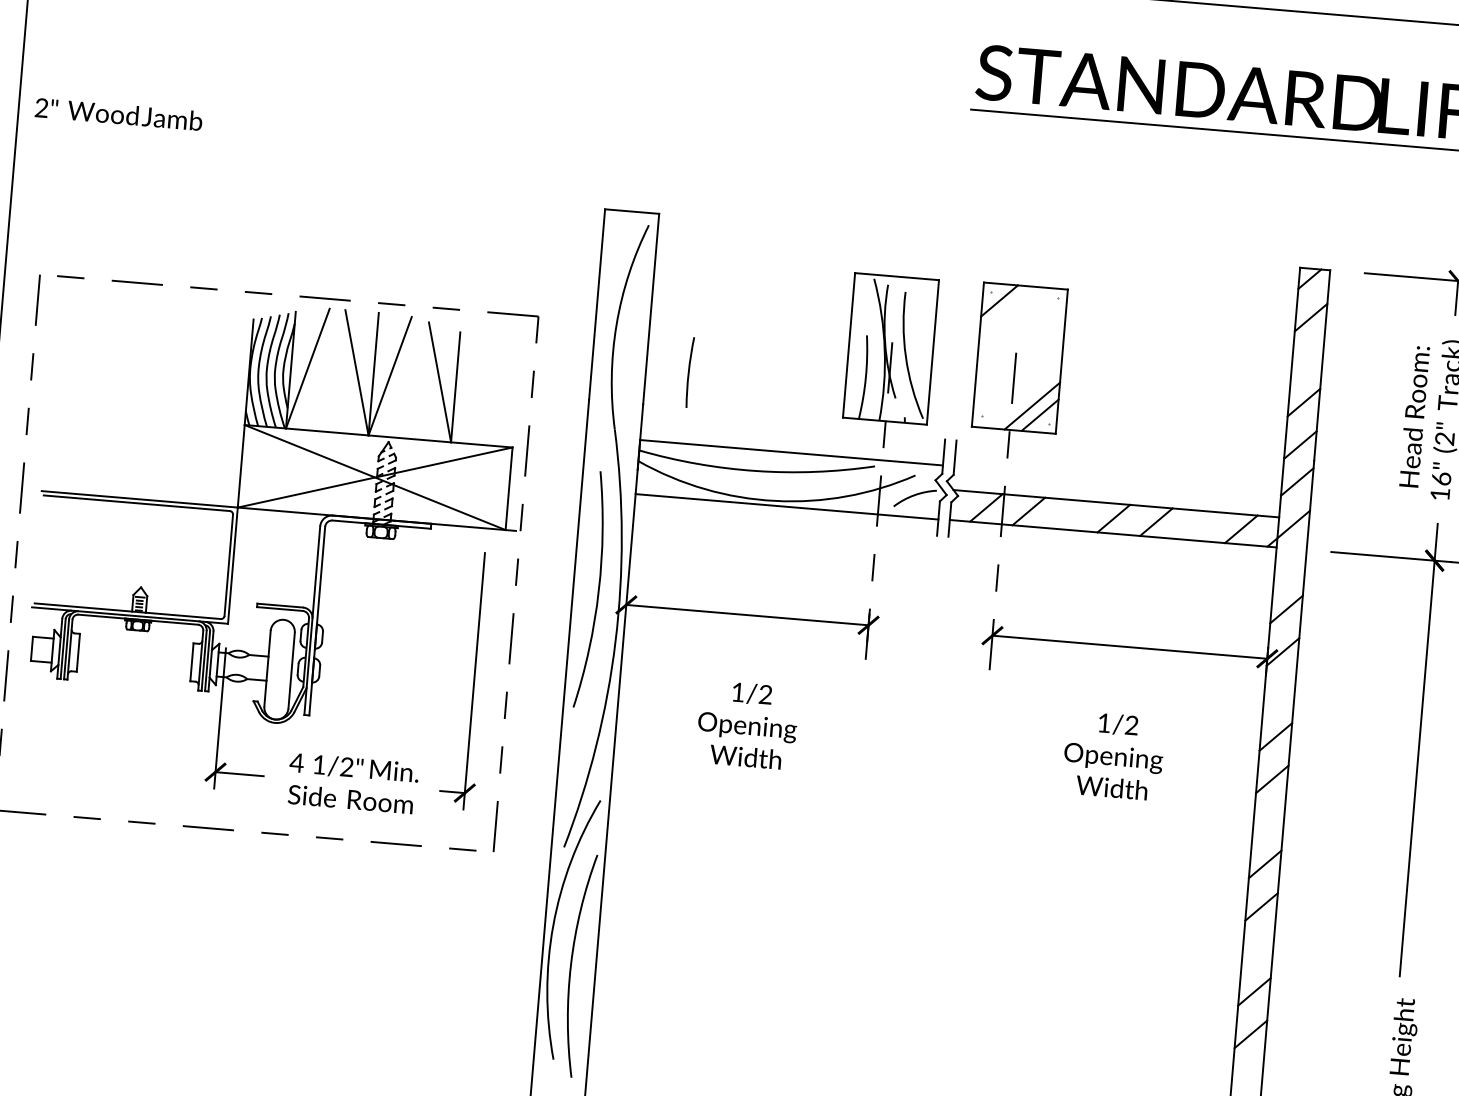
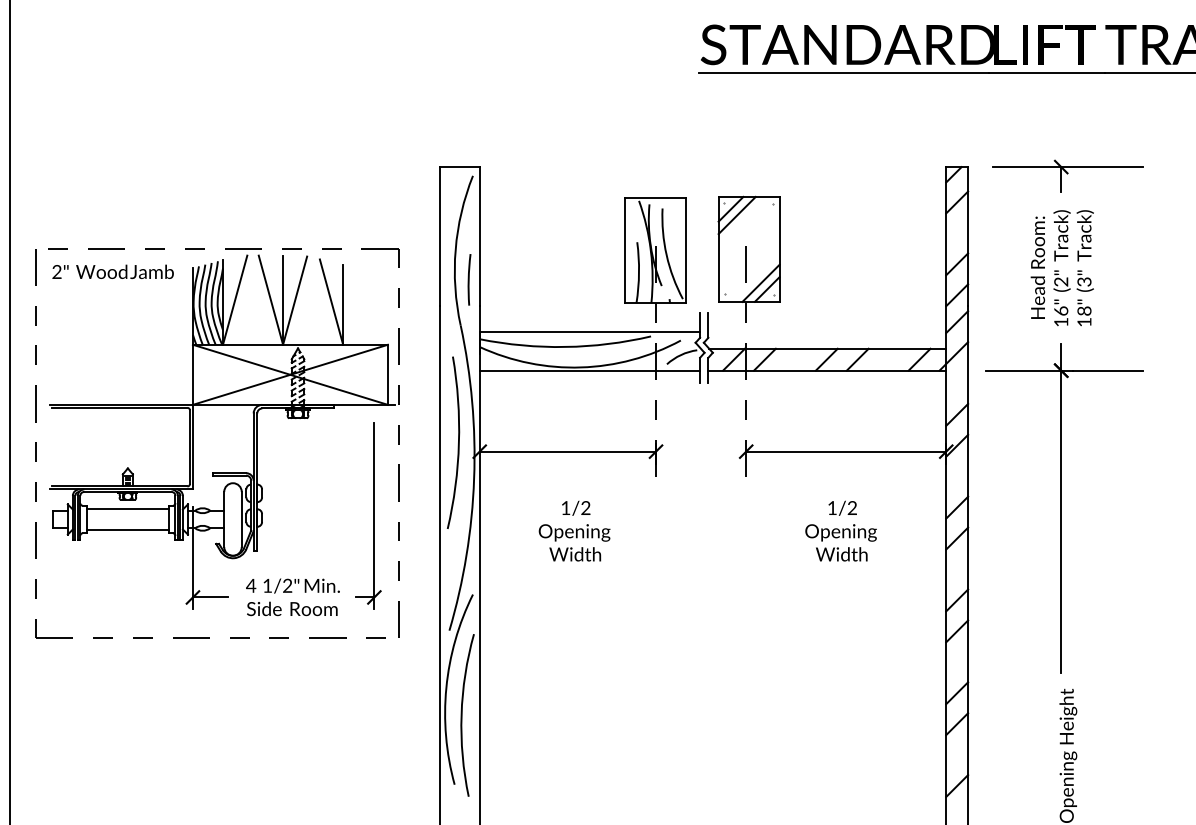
text: (118, 113) -> (112, 271), moved
line: (1006, 310) -> (736, 215), added
arc: (689, 372) -> (469, 279), moved
line: (135, 643) -> (127, 509), added
line: (133, 671) -> (127, 529), added

